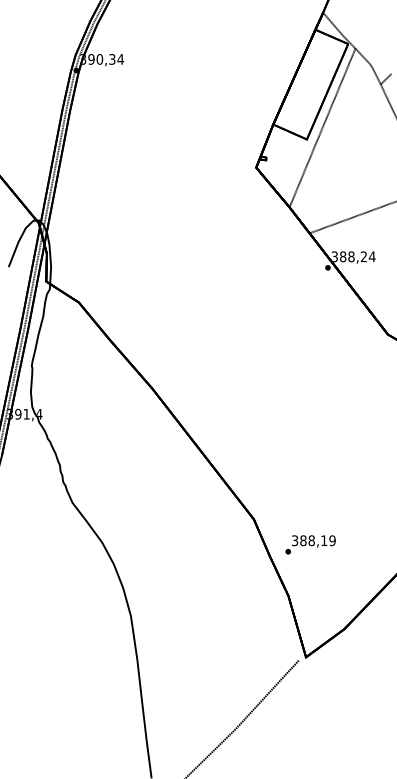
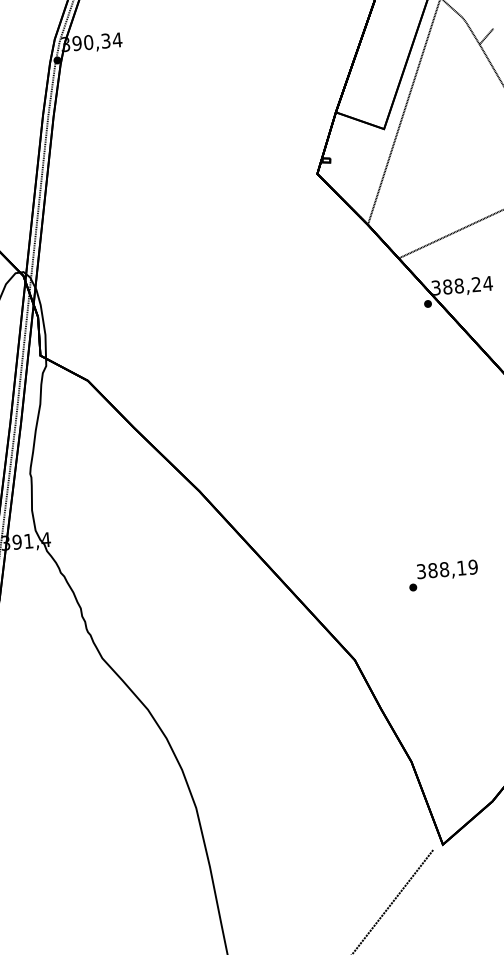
text: (310, 544) -> (443, 574), moved

